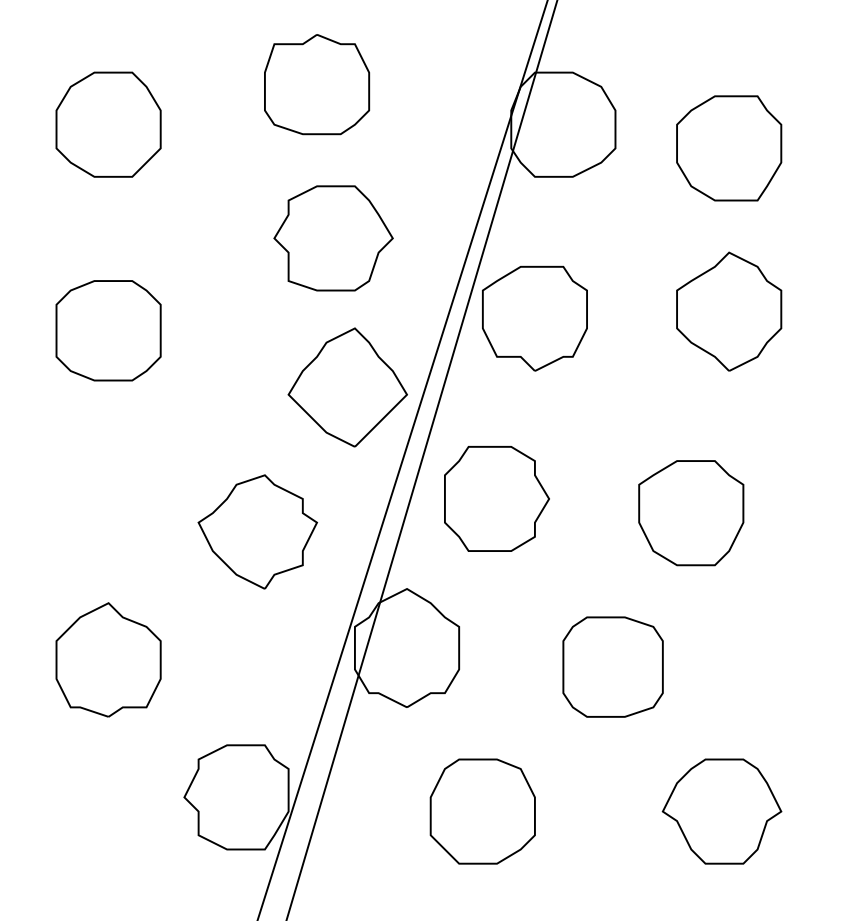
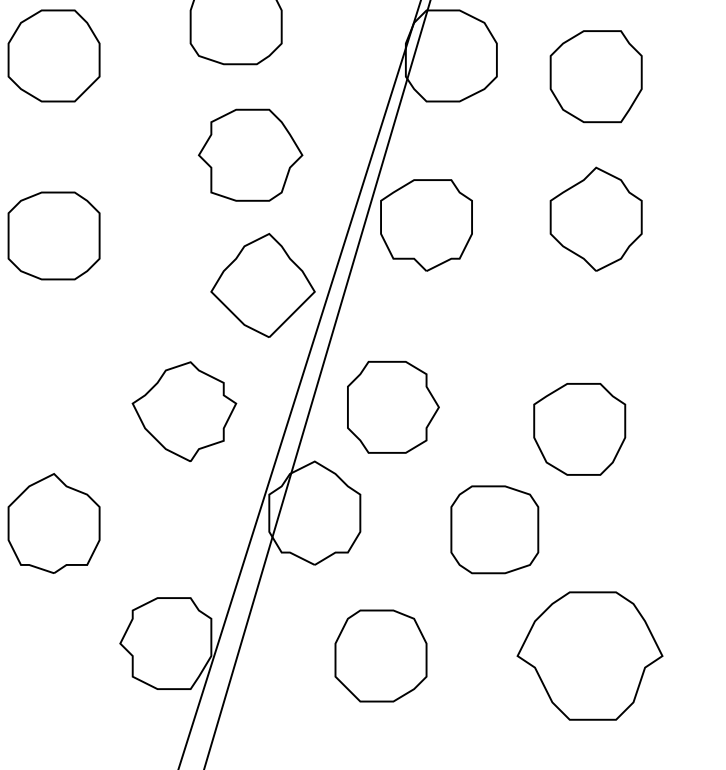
part: (496, 498) -> (392, 406), moved
part: (691, 513) -> (579, 429), moved
part: (721, 811) -> (589, 655), size x1.4

